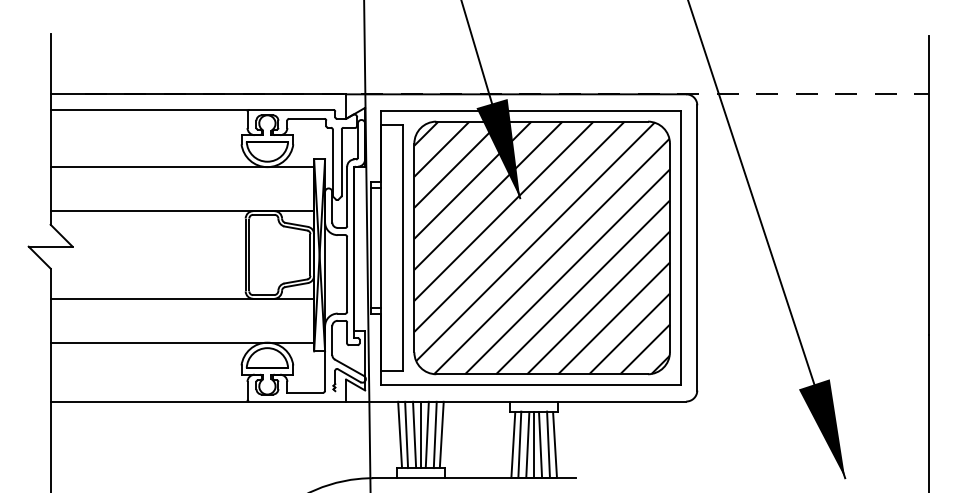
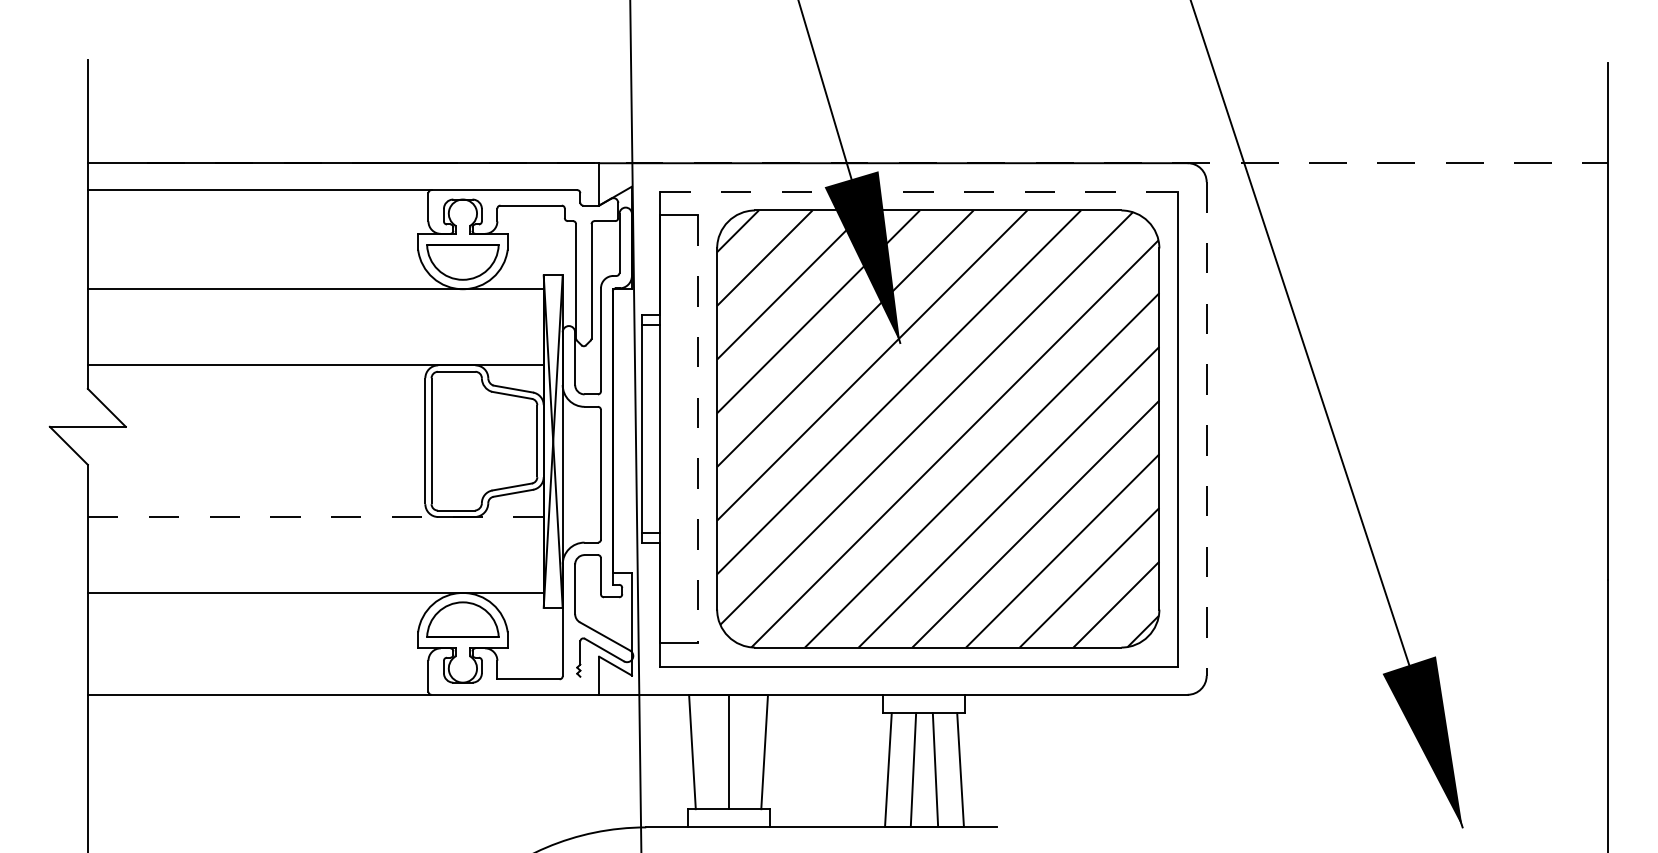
line: (531, 110) -> (919, 191), solid -> dashed
line: (697, 247) -> (1207, 428), solid -> dashed
line: (403, 248) -> (698, 429), solid -> dashed
line: (182, 298) -> (315, 516), solid -> dashed
line: (406, 434) -> (703, 751), removed
line: (414, 434) -> (717, 751), removed
line: (426, 434) -> (738, 751), removed
line: (434, 434) -> (752, 751), removed
line: (519, 444) -> (899, 769), removed
line: (534, 444) -> (925, 769), removed
line: (548, 444) -> (949, 769), removed

